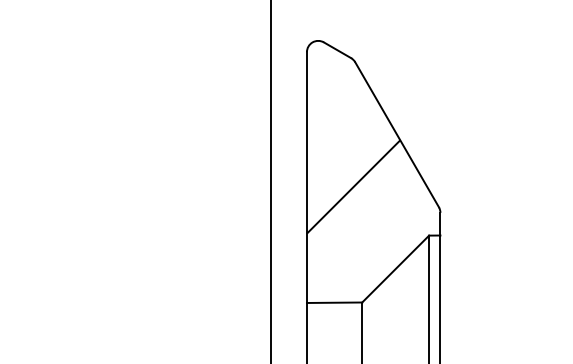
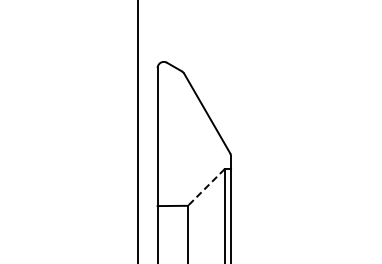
hatch: (352, 185) -> (182, 141), removed
line: (395, 269) -> (206, 187), solid -> dashed

